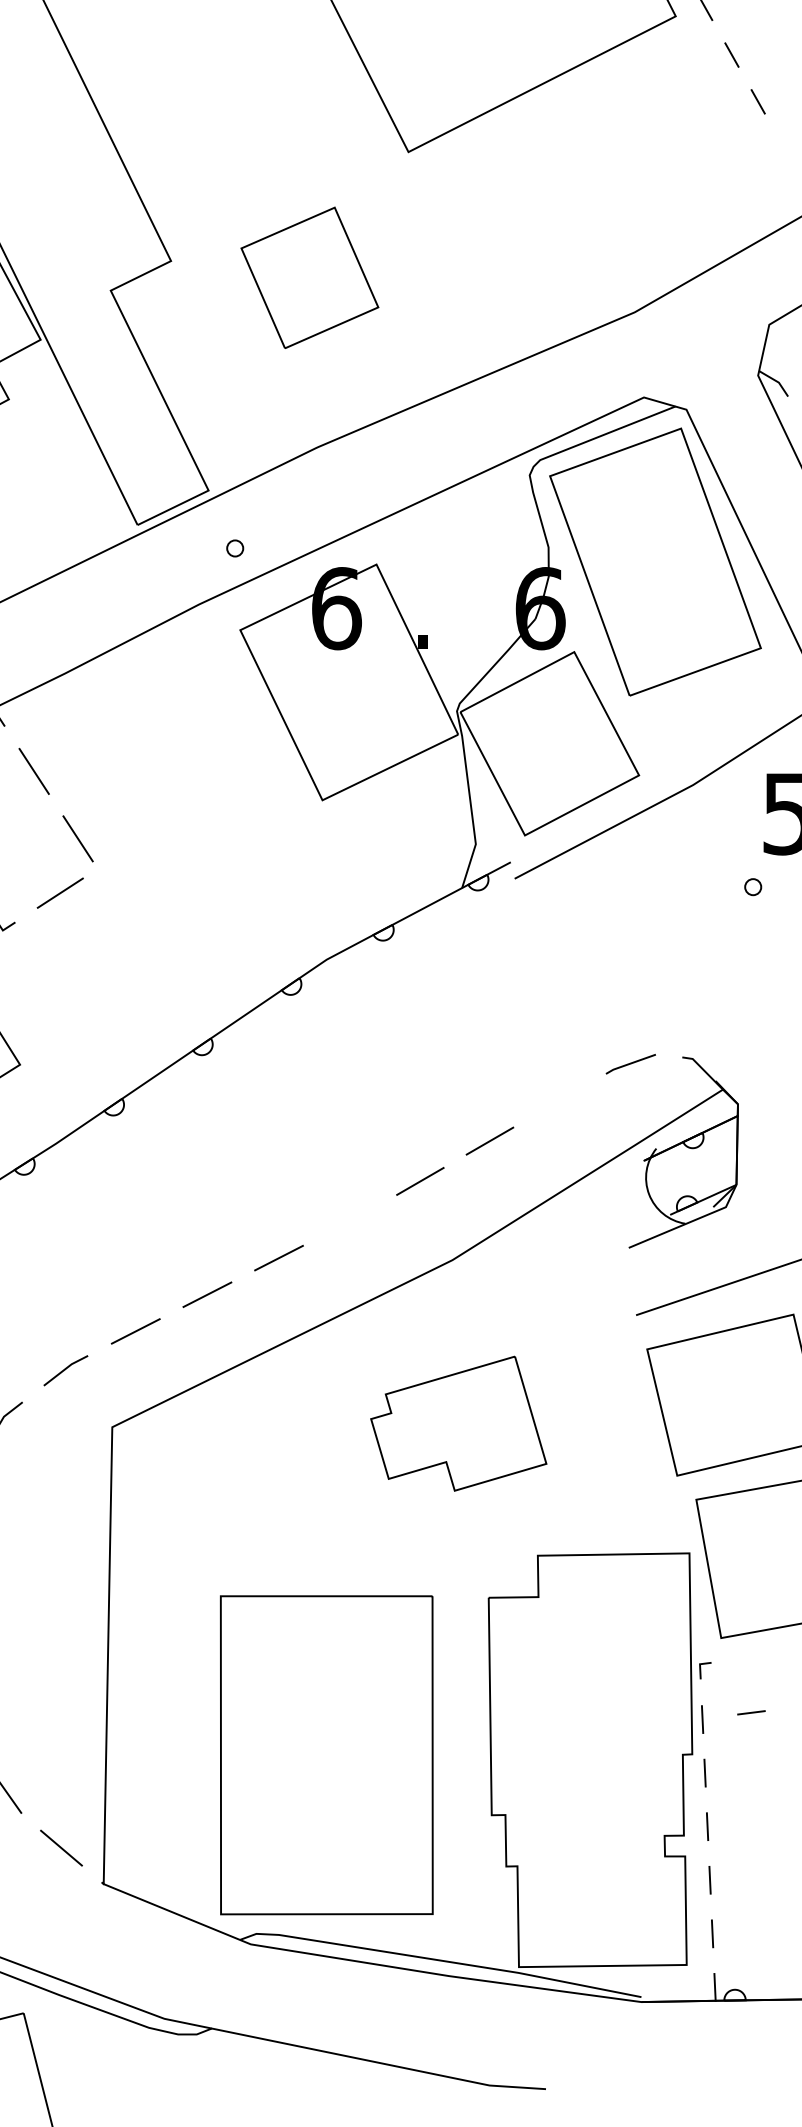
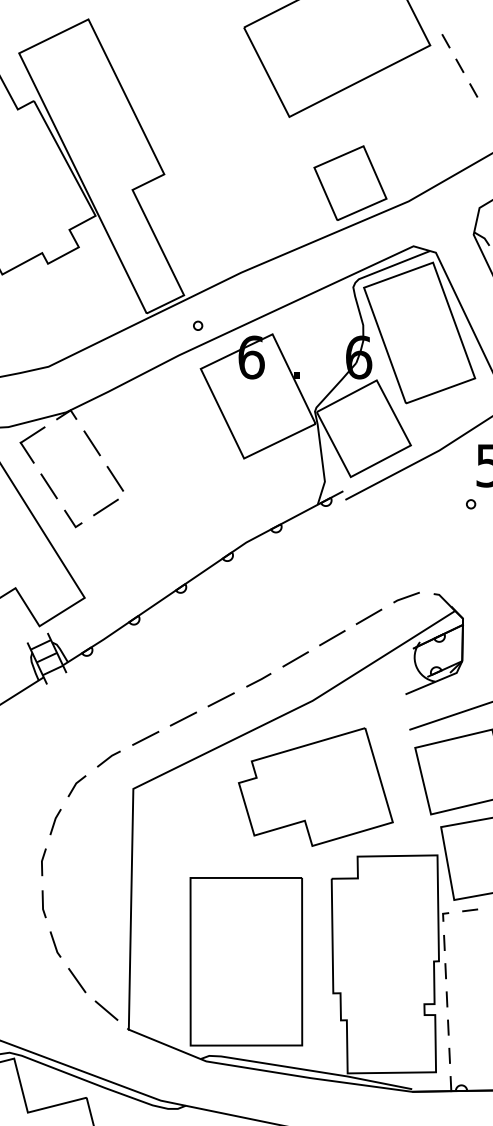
part: (309, 276) -> (350, 182), moved
line: (558, 1100) -> (368, 616), added
line: (349, 1221) -> (258, 680), added
part: (457, 1422) -> (315, 786), size x1.67
line: (752, 1713) -> (470, 910), moved

